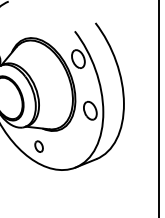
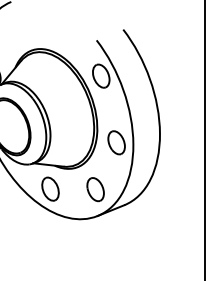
part: (39, 146) -> (50, 188), size x1.67
part: (73, 146) -> (95, 189), added

